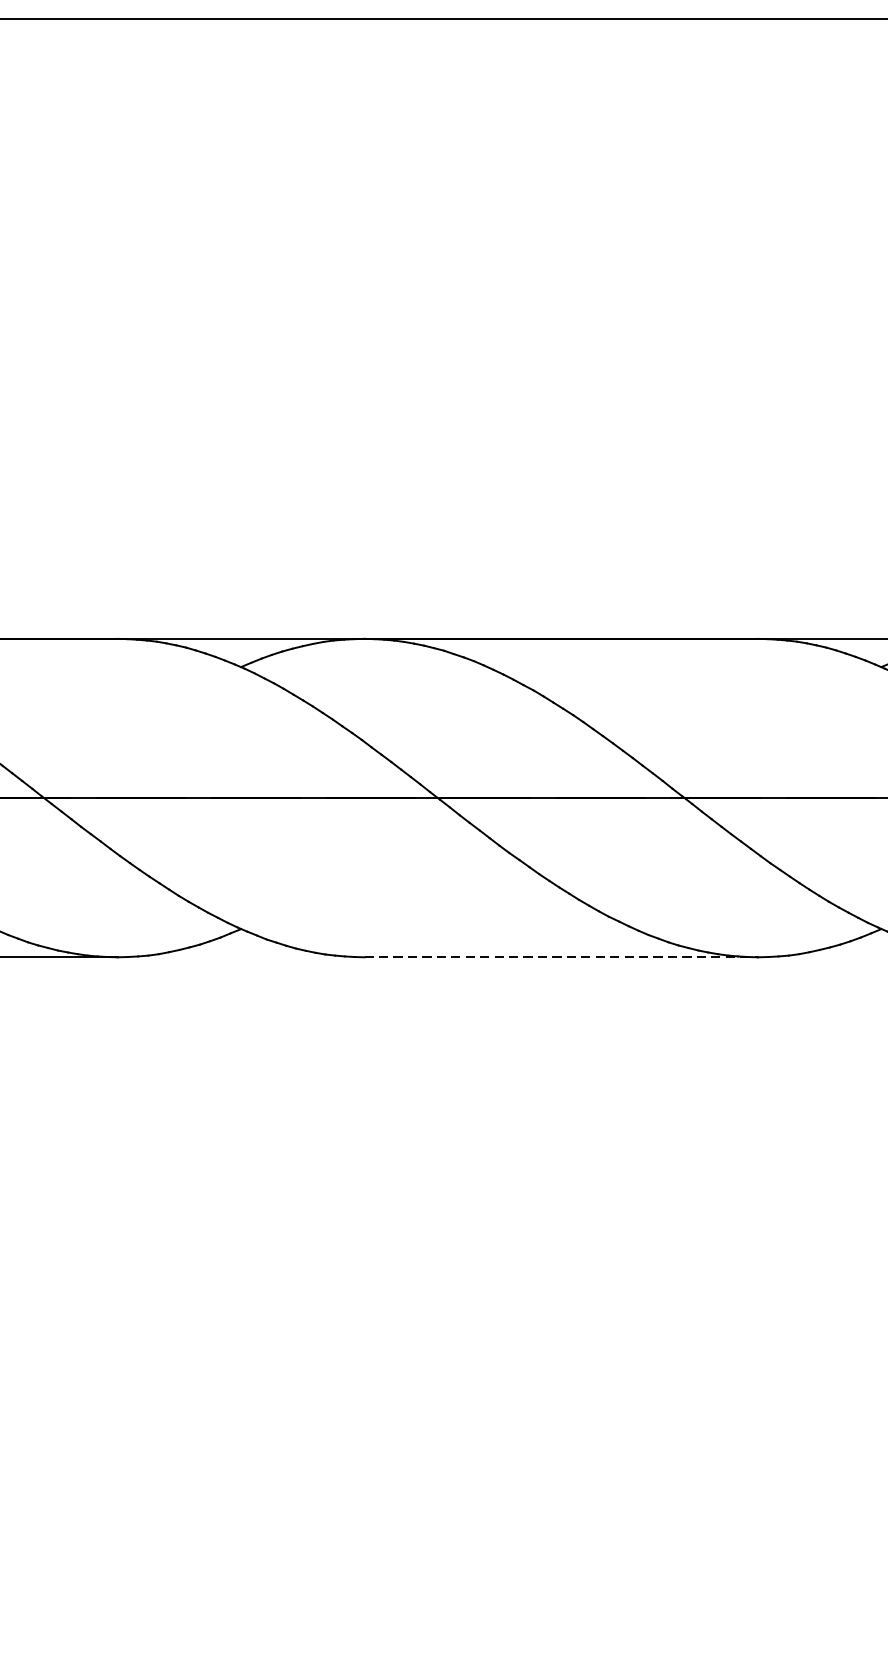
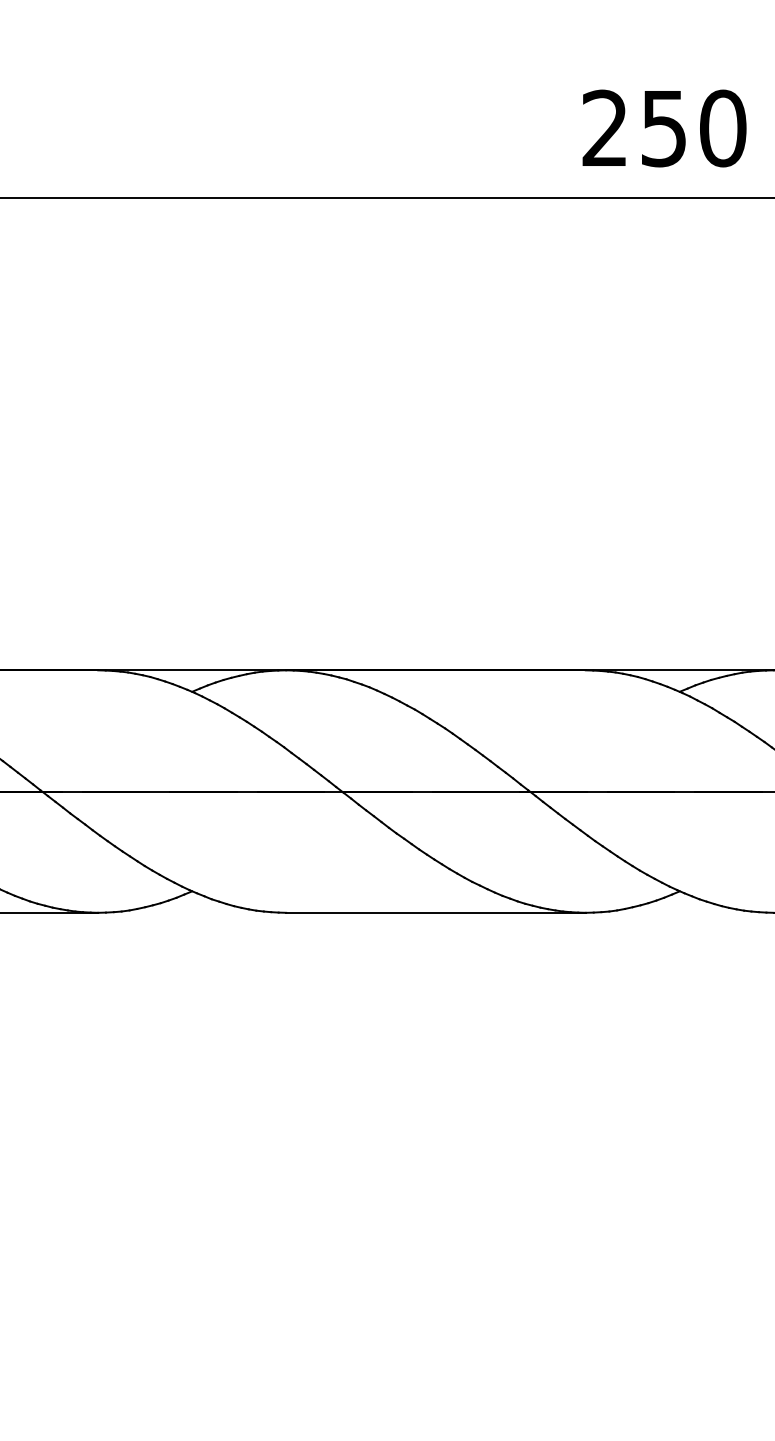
line: (560, 956) -> (435, 912), dashed -> solid

